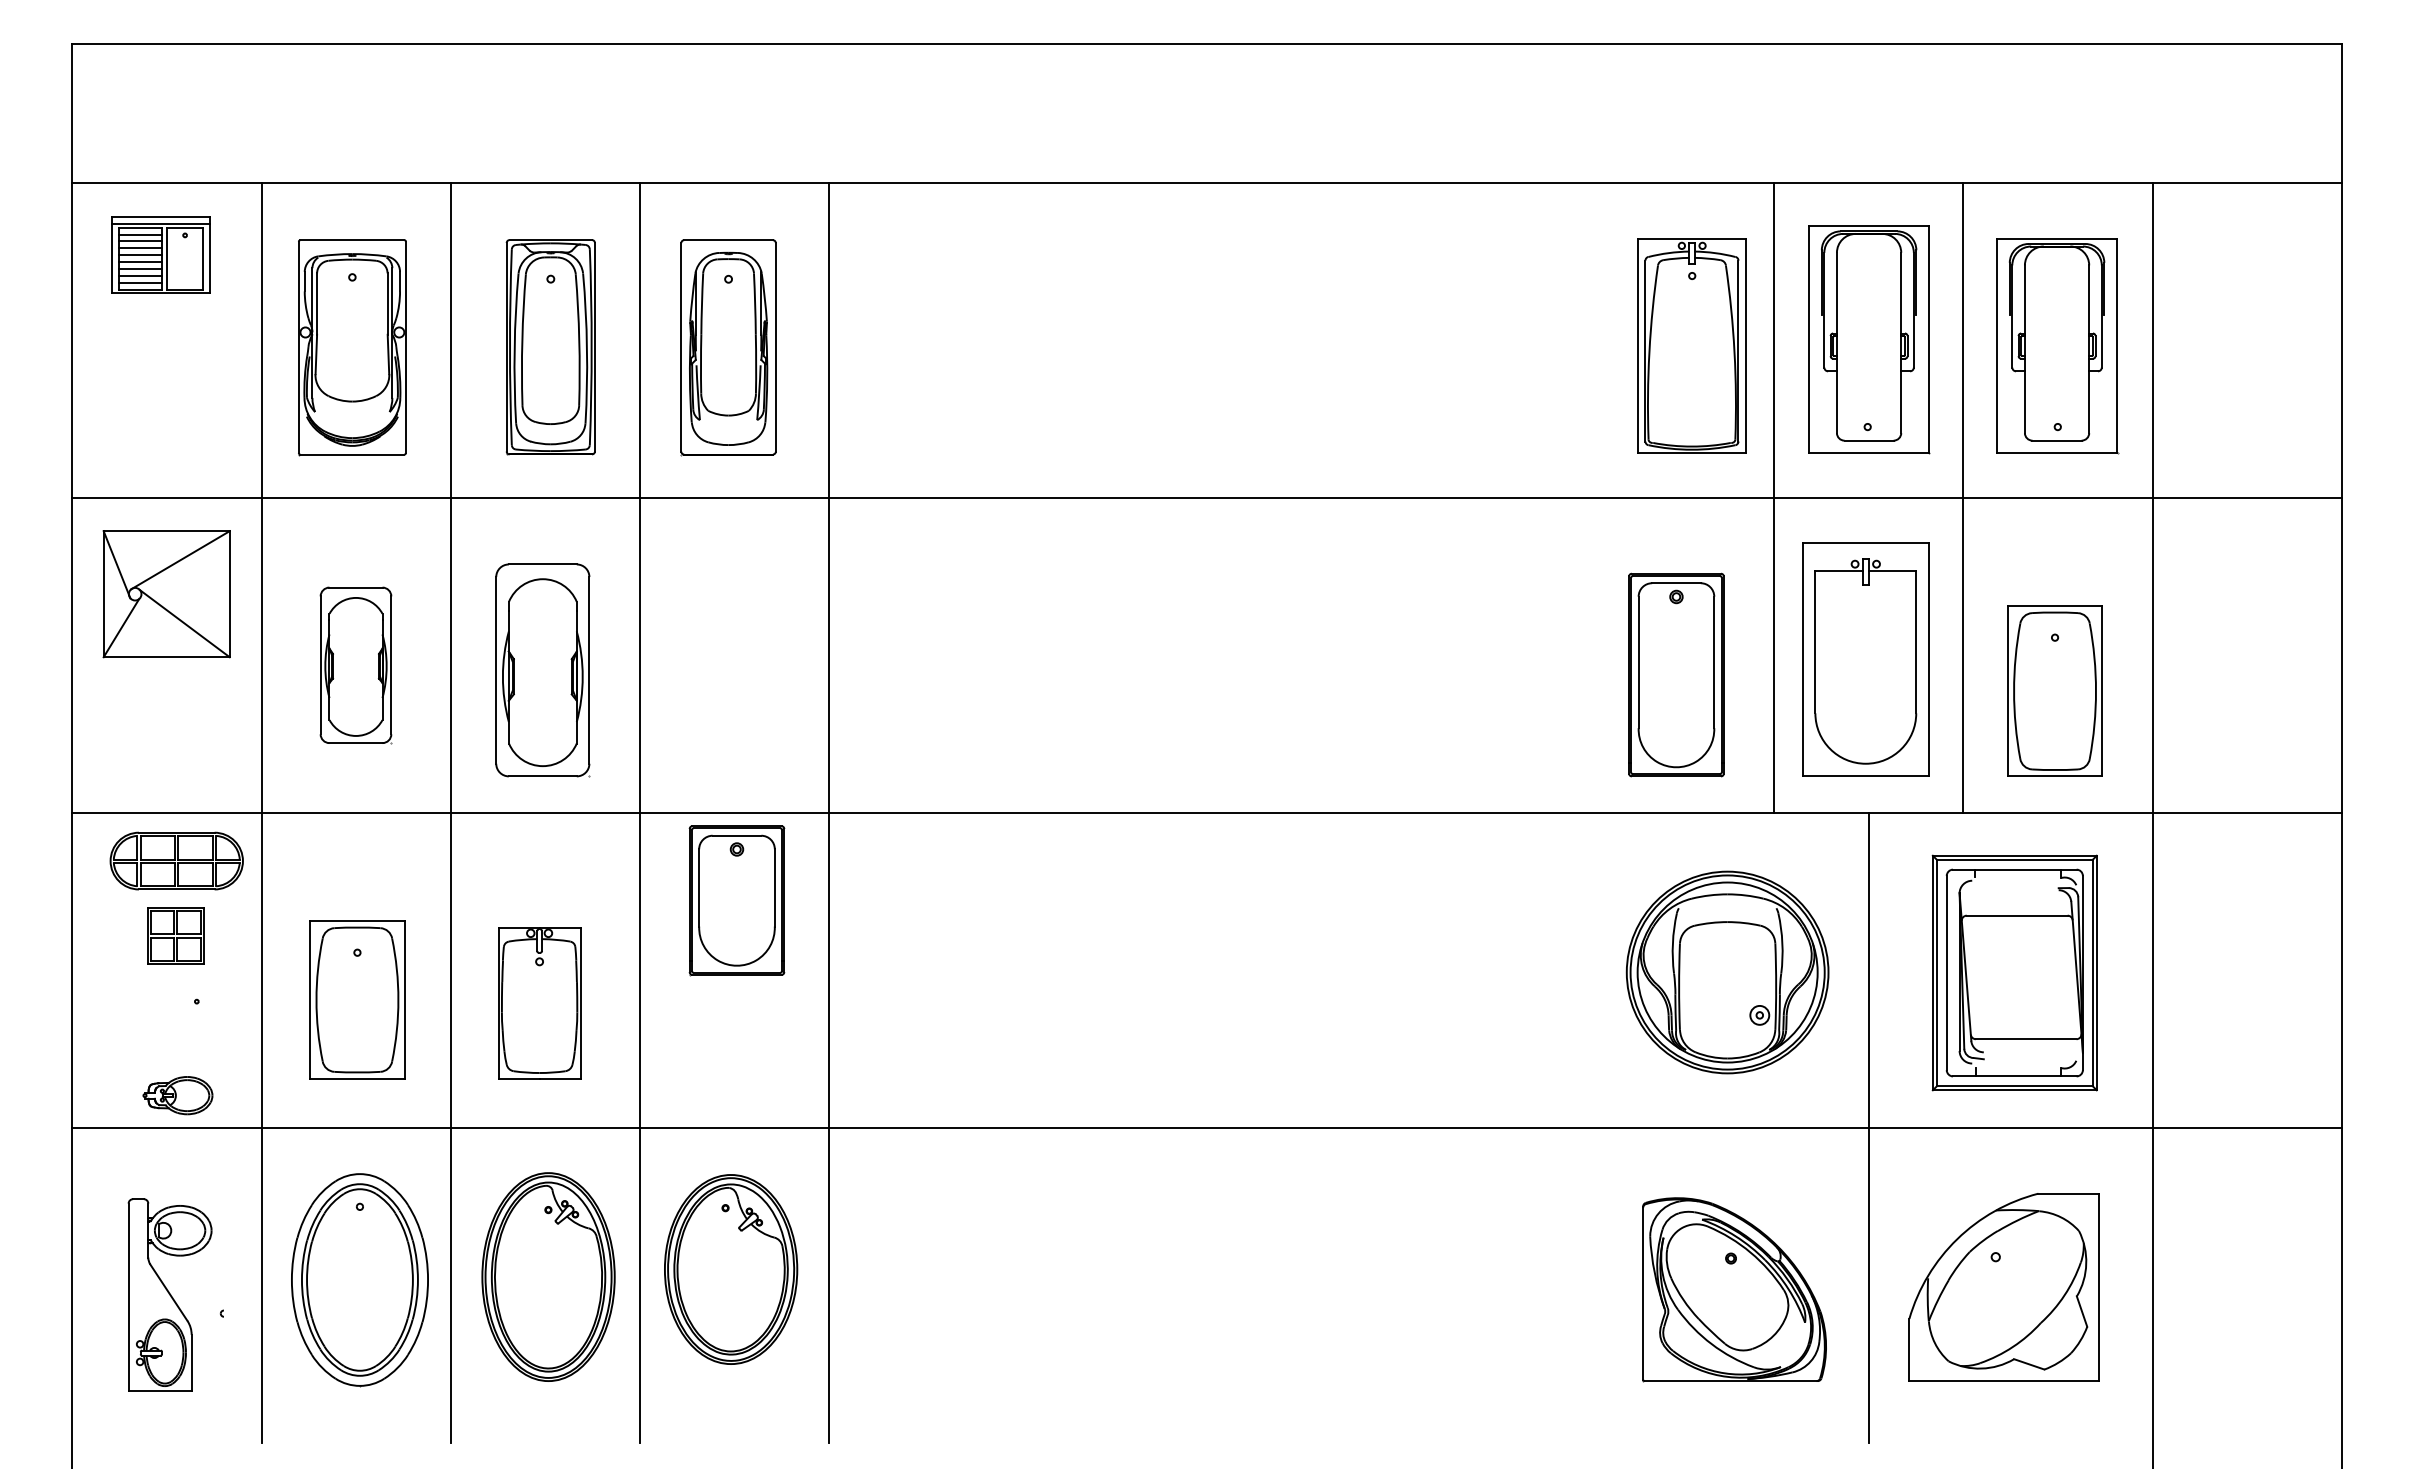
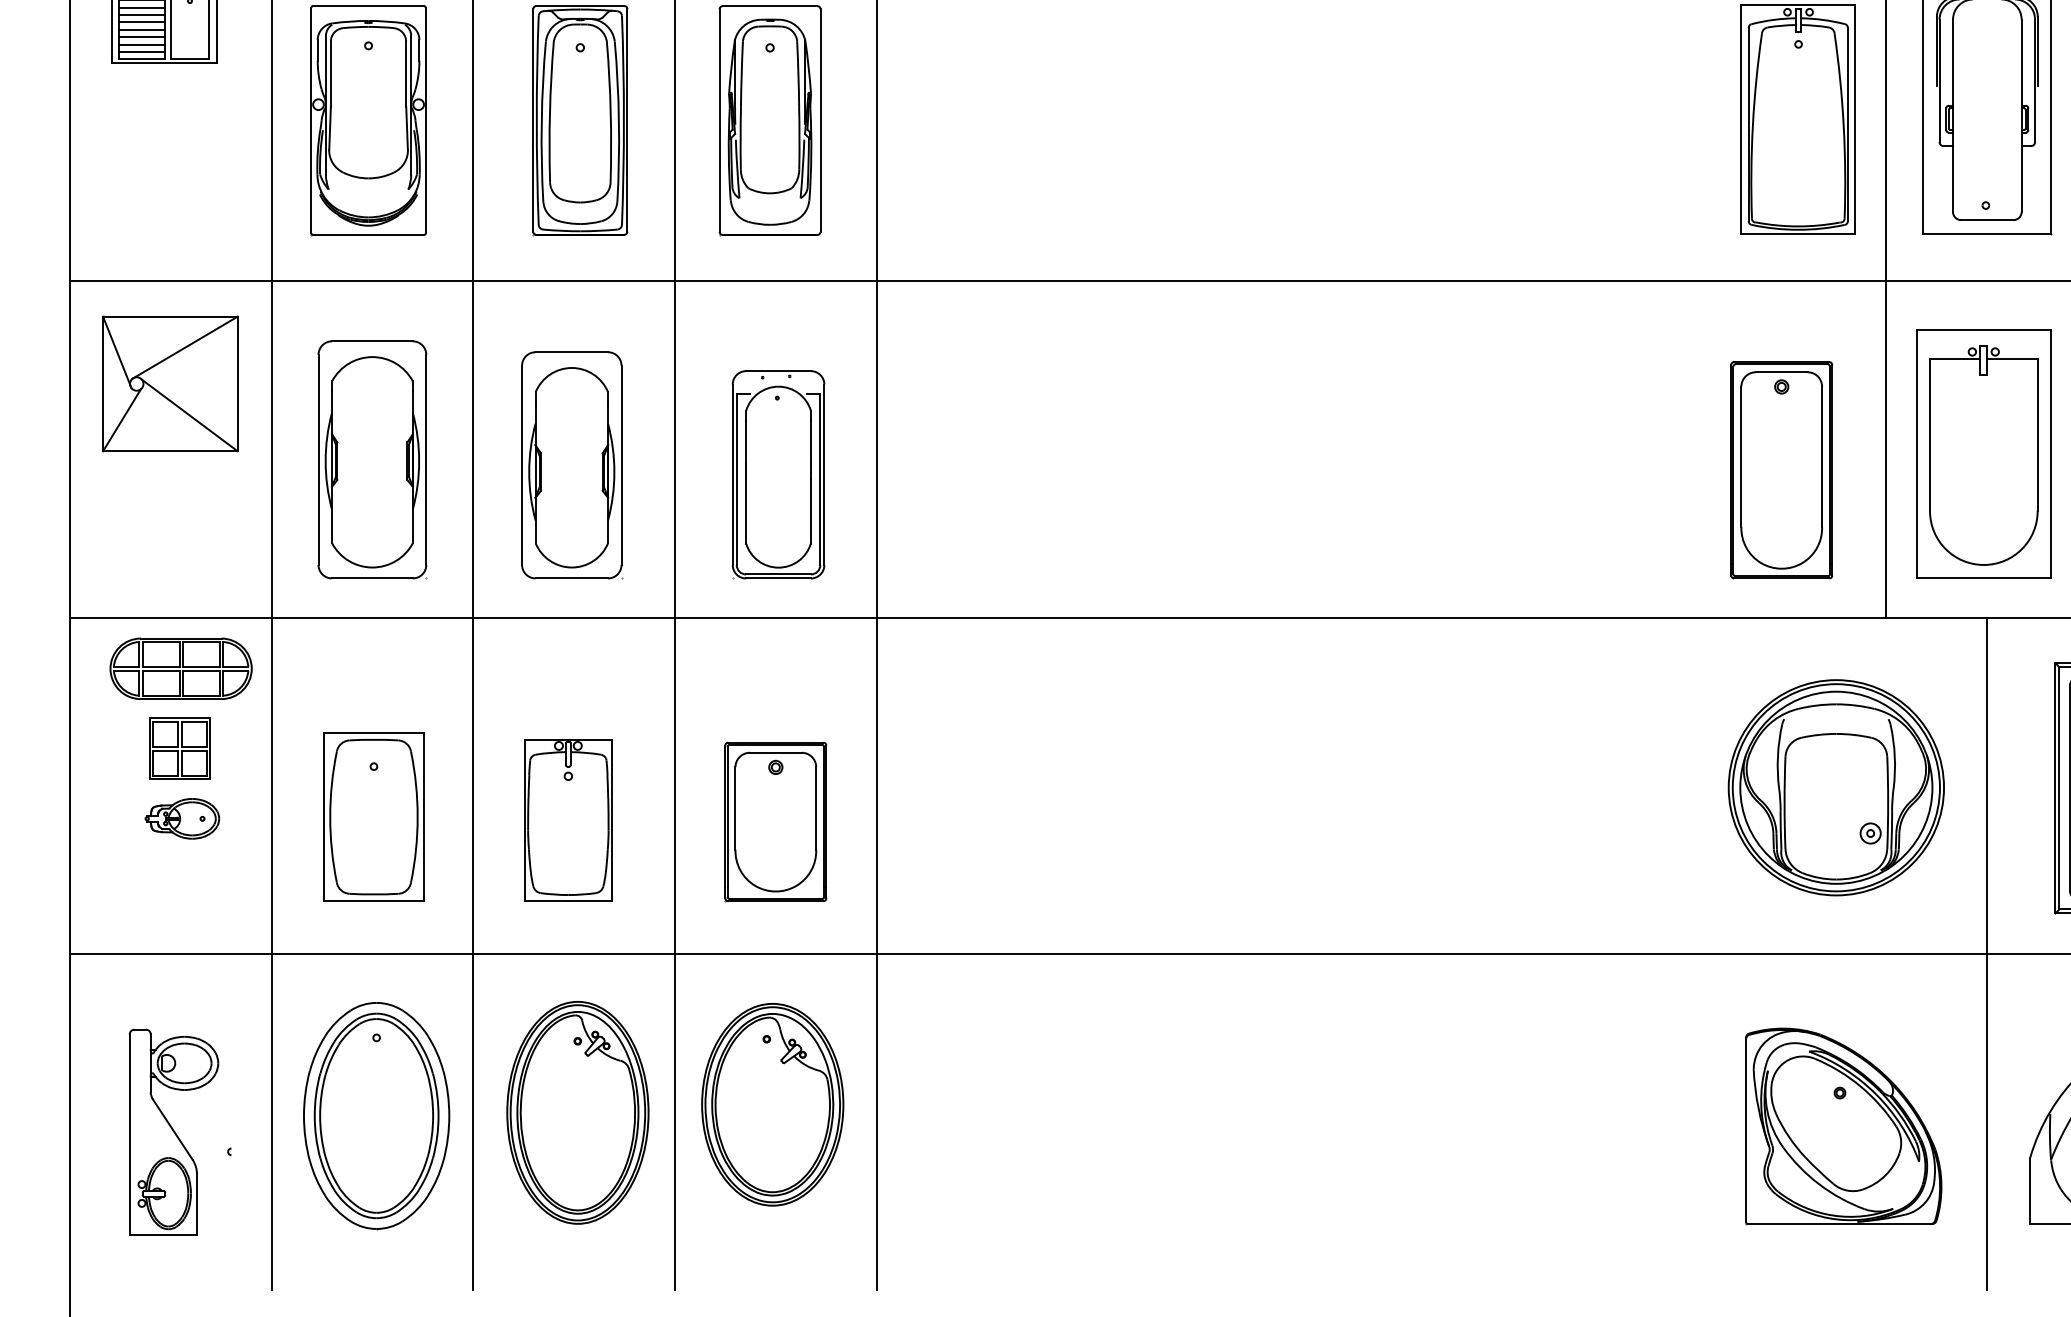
part: (355, 665) -> (371, 460), size x1.43
part: (736, 679) -> (778, 475), added
part: (736, 900) -> (775, 821), moved
part: (177, 1095) -> (181, 818), moved

